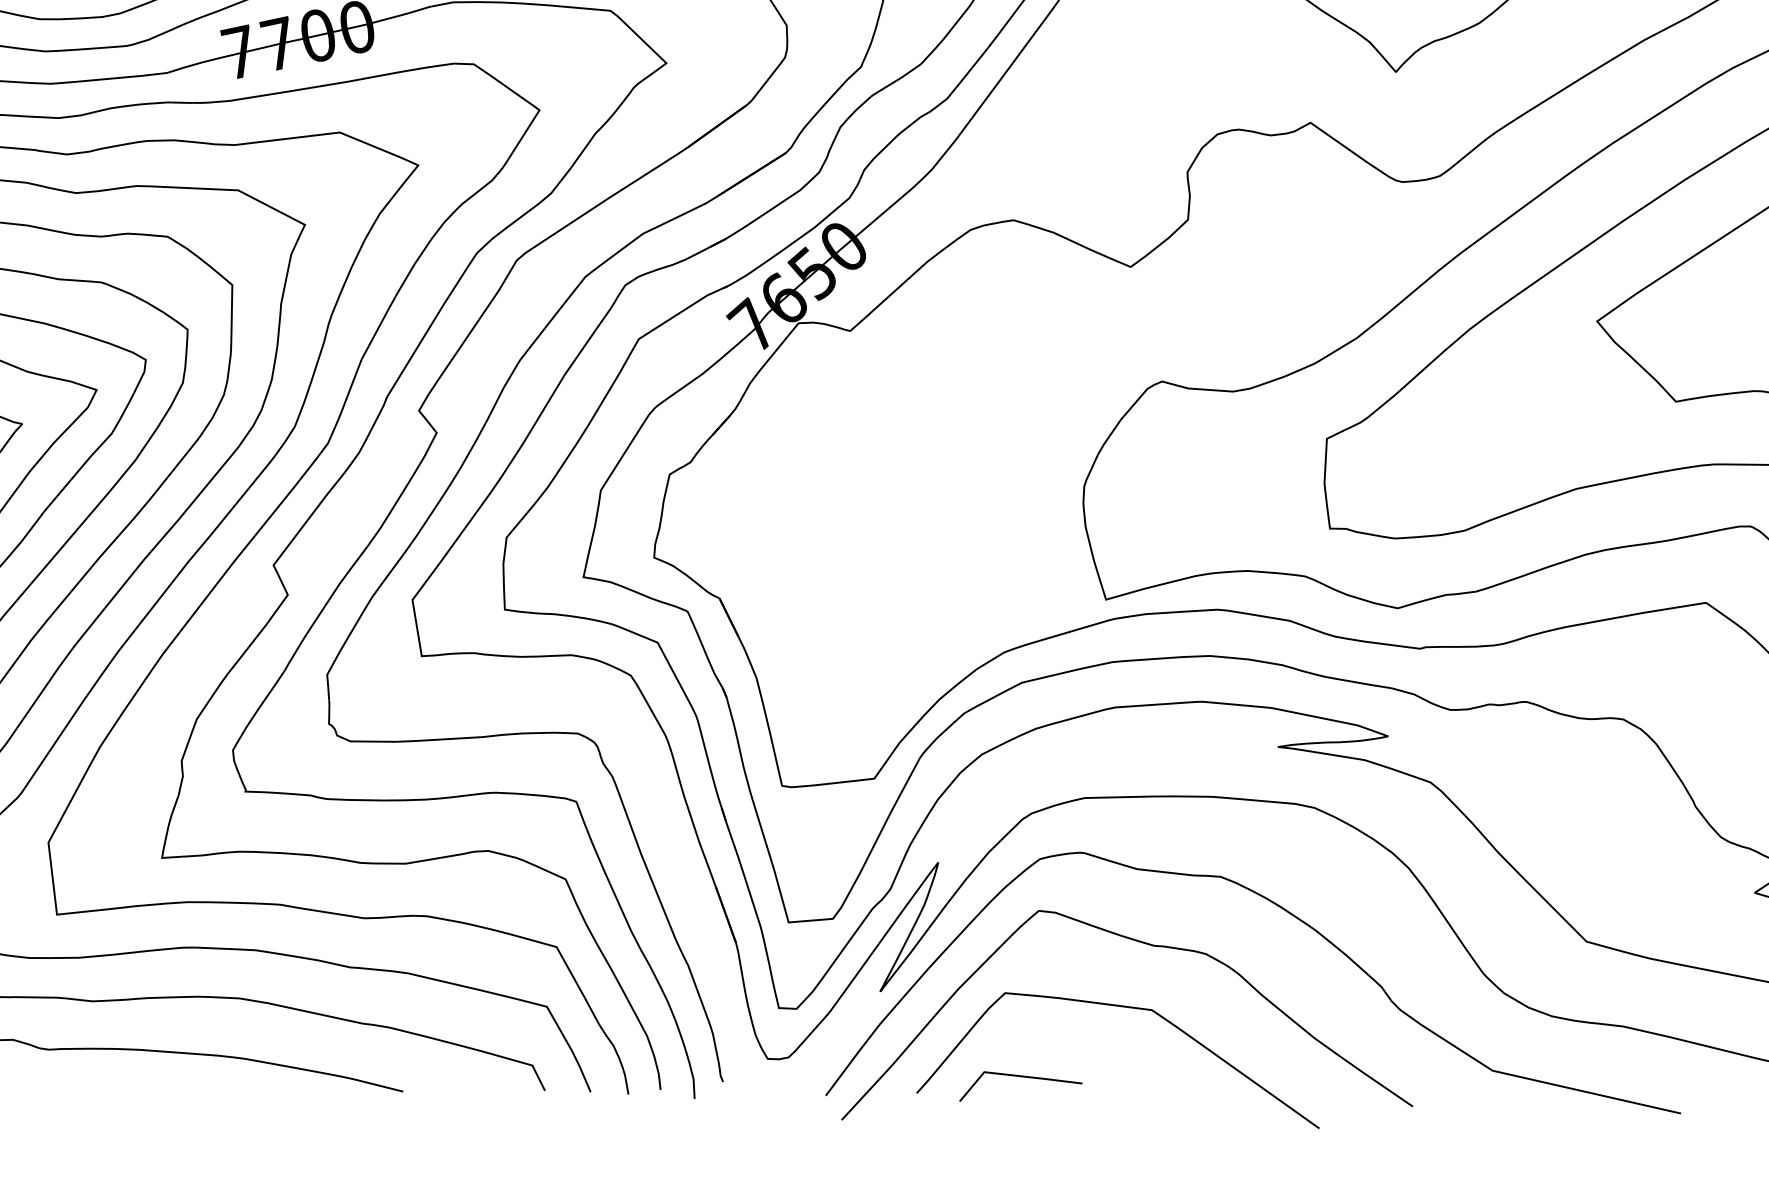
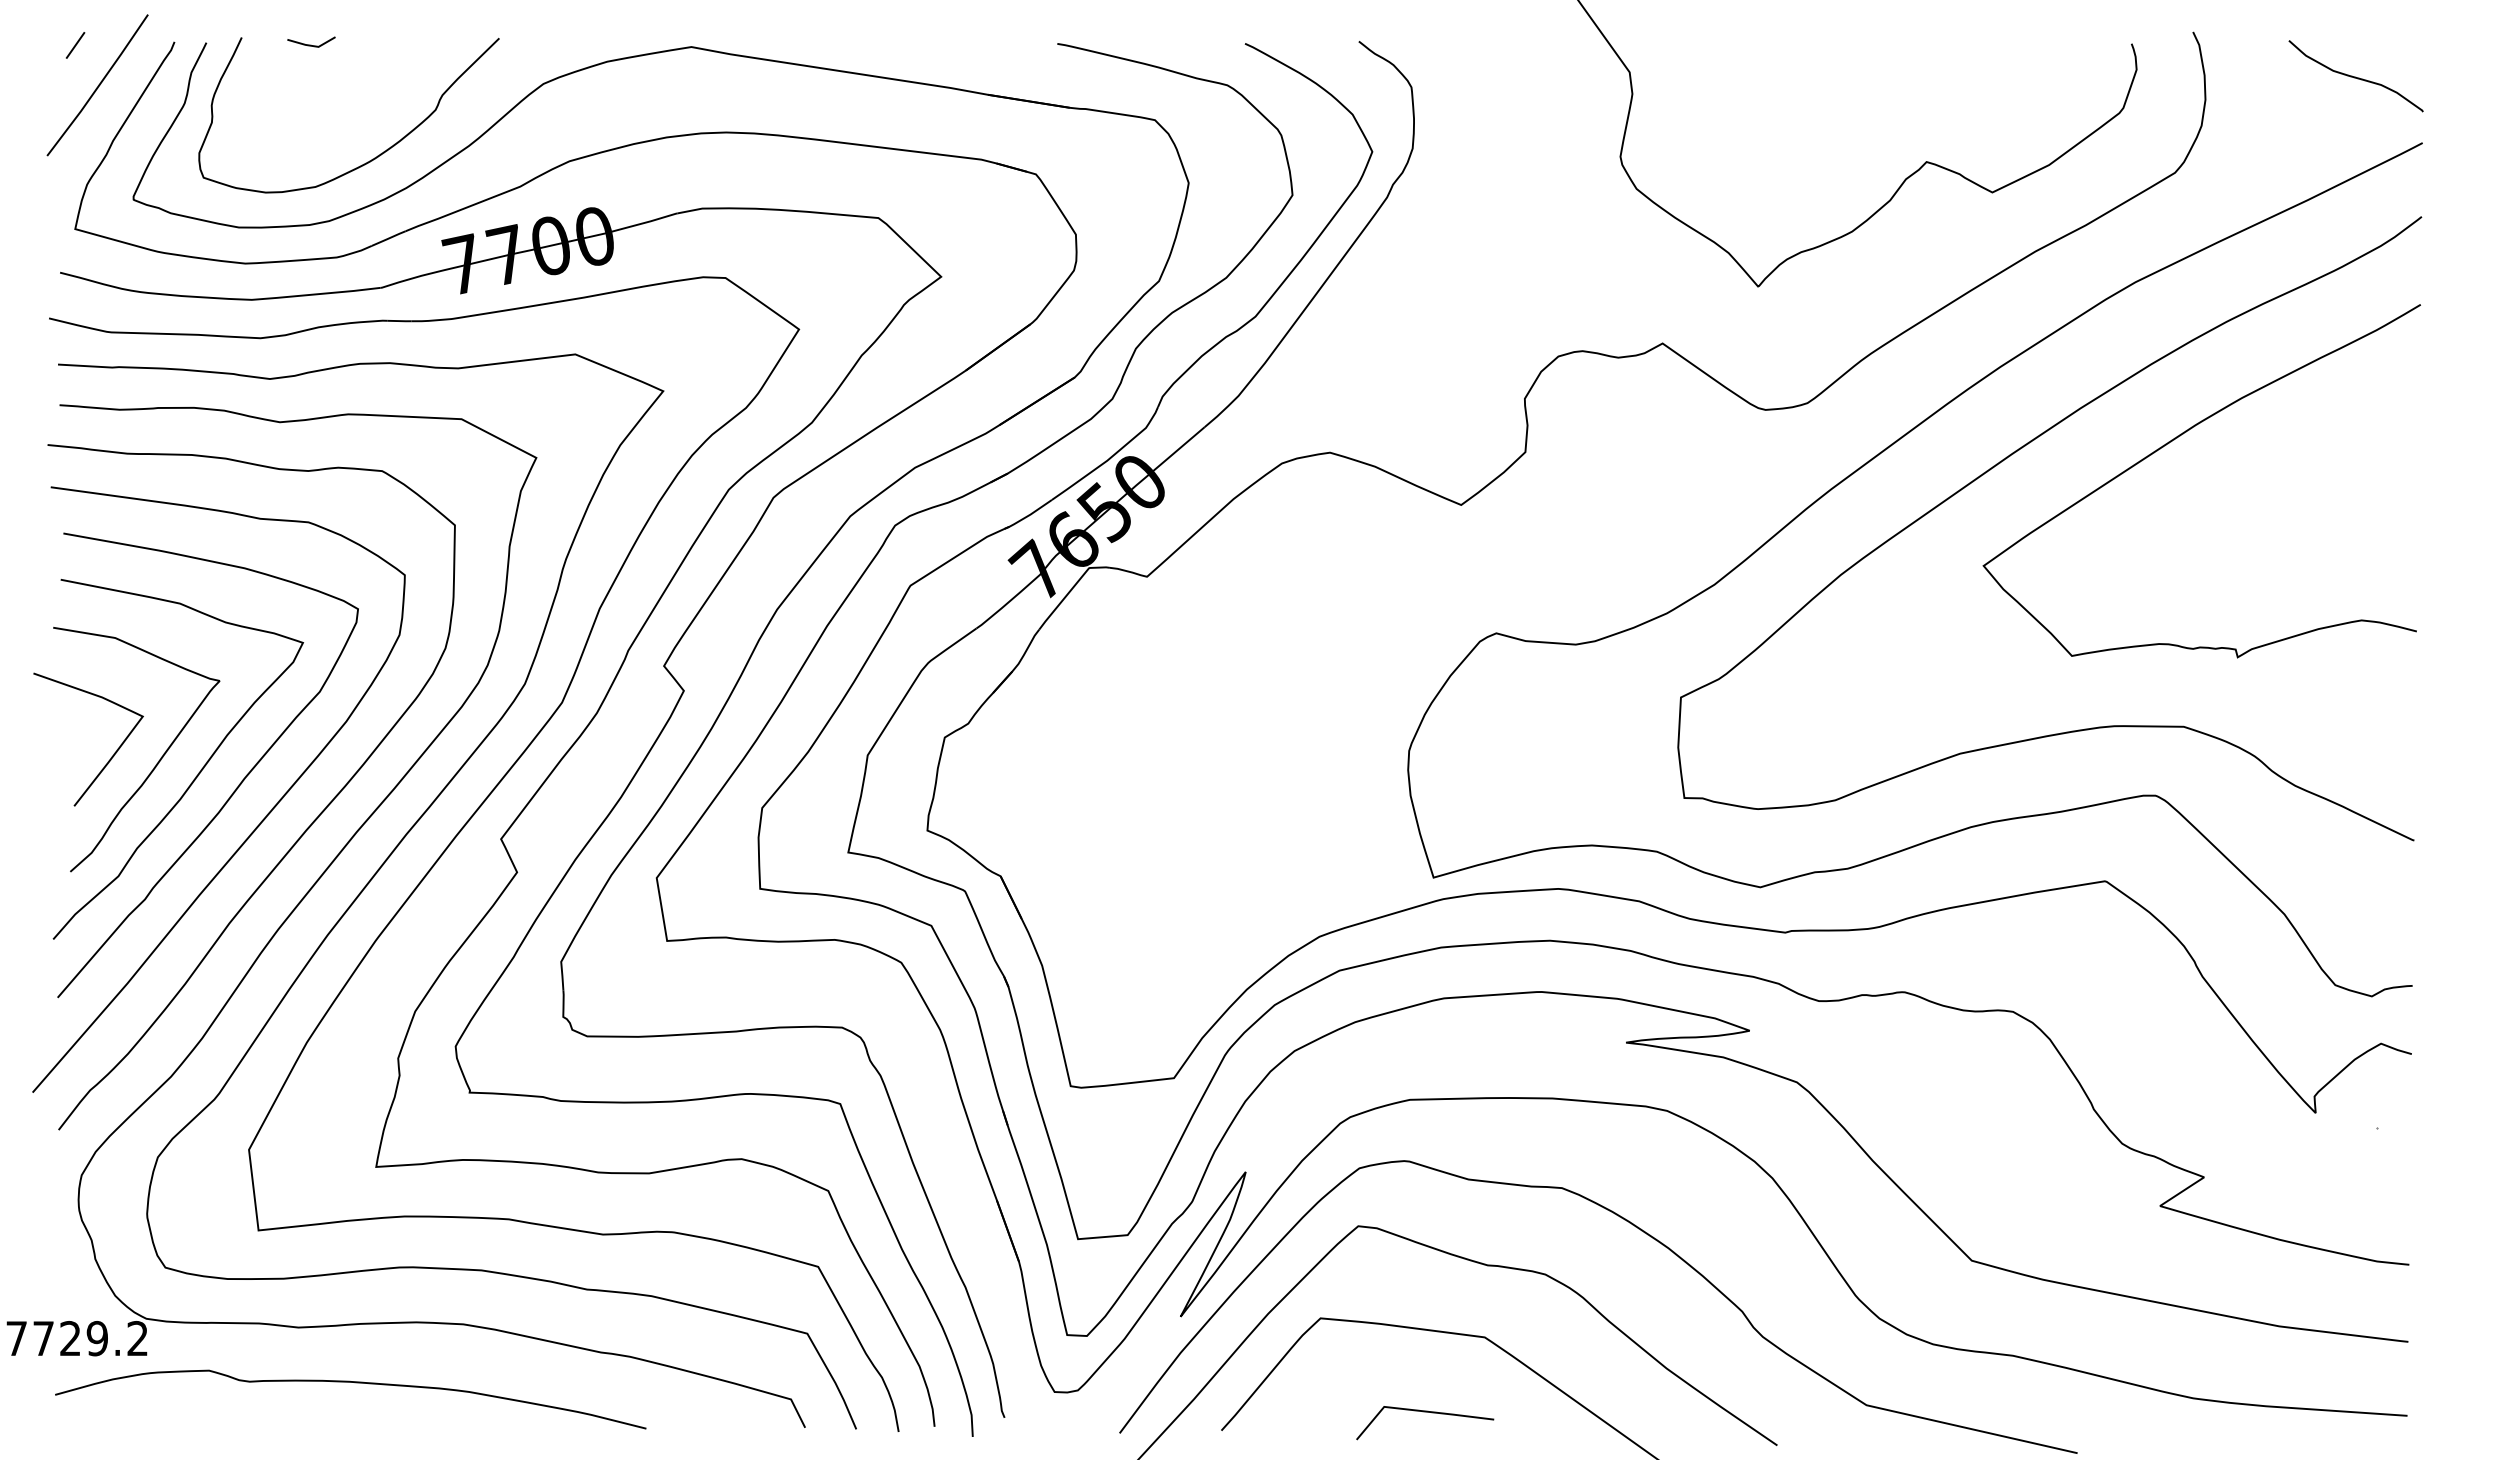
line: (1021, 1077) -> (1425, 1412), moved

